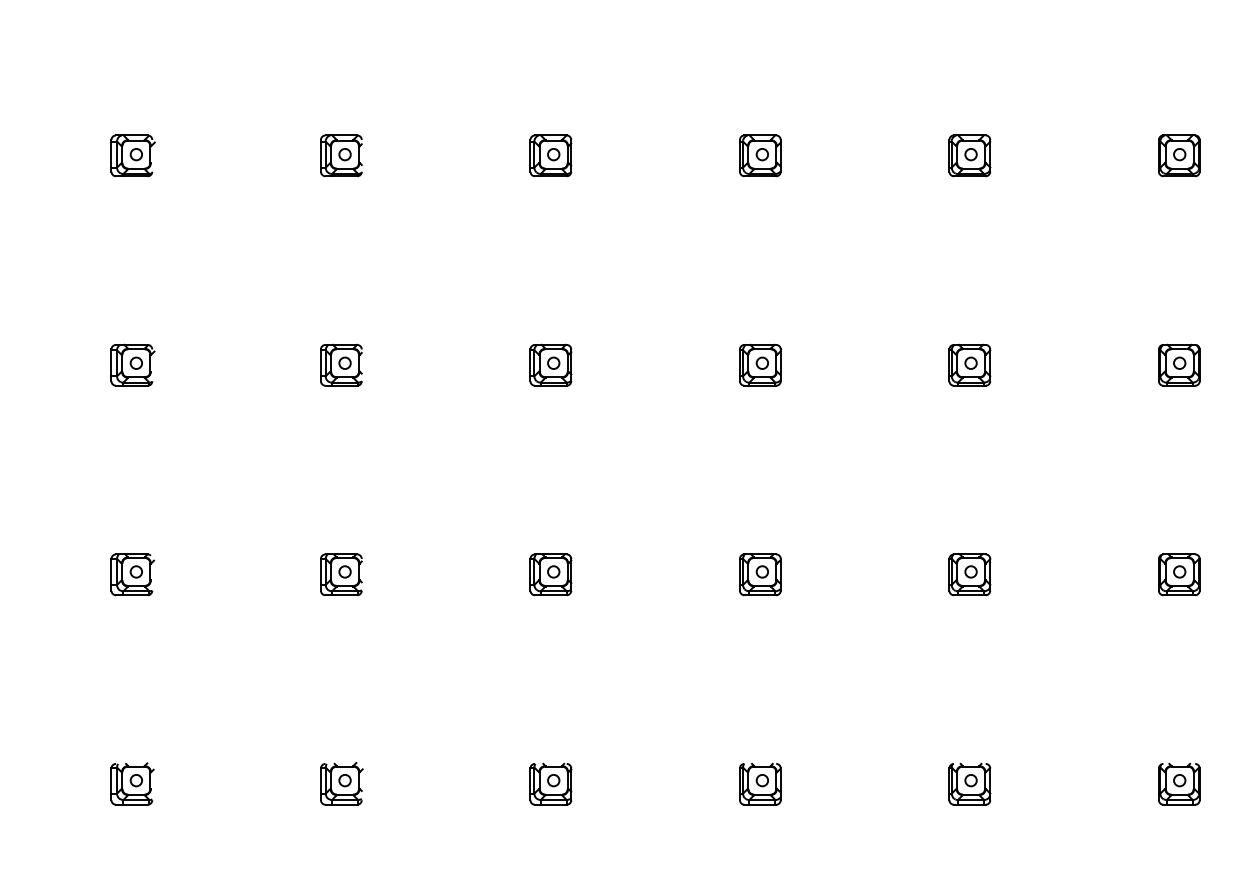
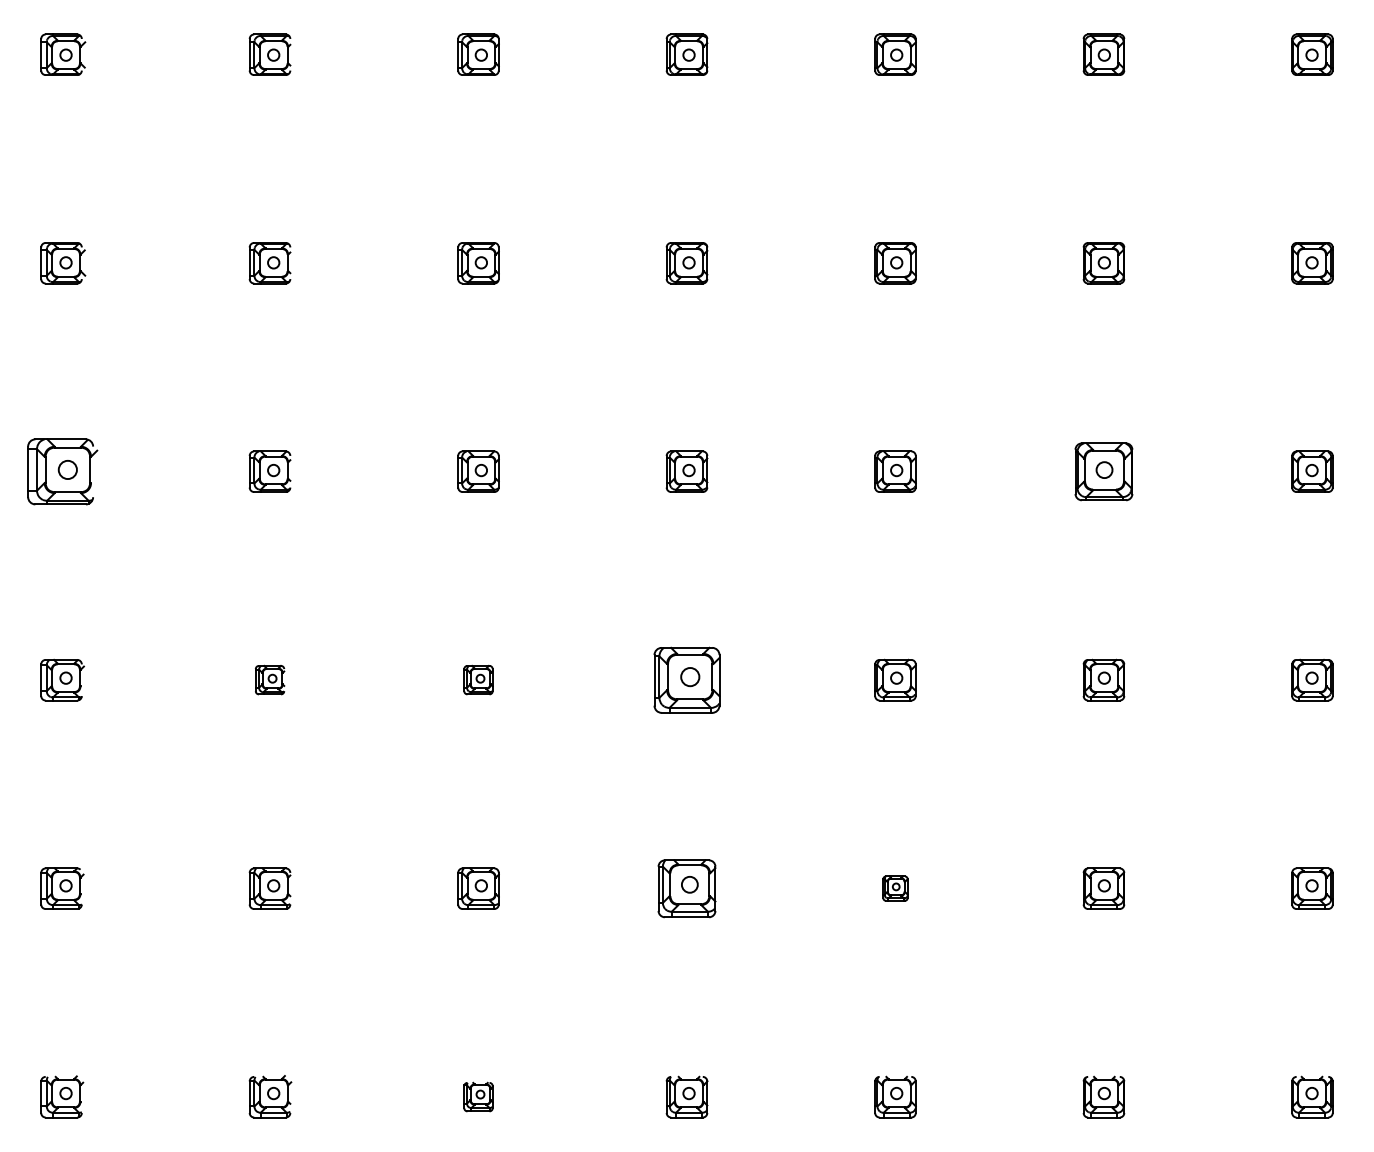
part: (132, 155) -> (62, 471), size x1.6
part: (1178, 155) -> (1103, 471), size x1.4
part: (340, 364) -> (269, 679), size x0.7
part: (550, 364) -> (478, 679), size x0.7
part: (759, 364) -> (686, 679), size x1.6
part: (759, 574) -> (686, 888), size x1.4
part: (969, 574) -> (895, 888), size x0.6
part: (550, 783) -> (478, 1096), size x0.7

